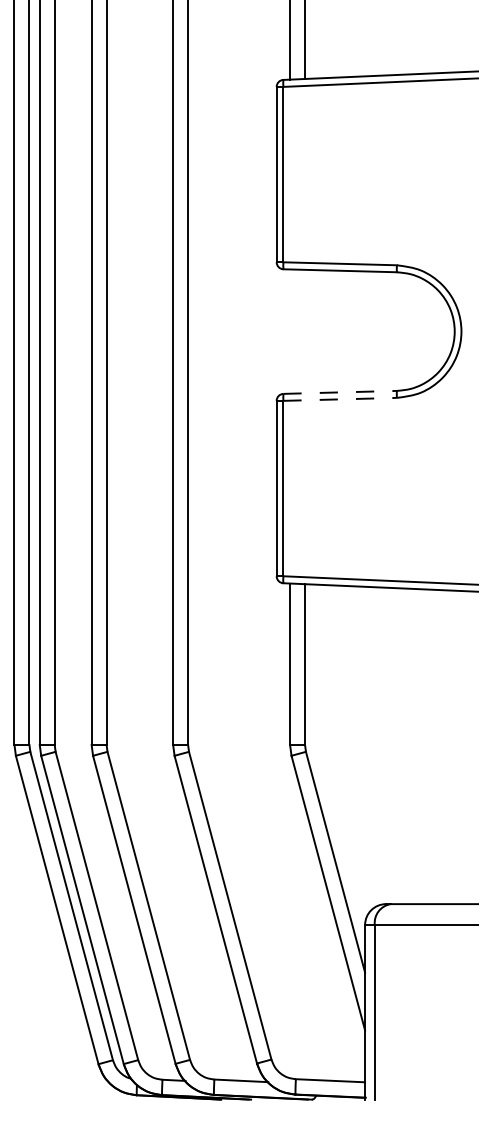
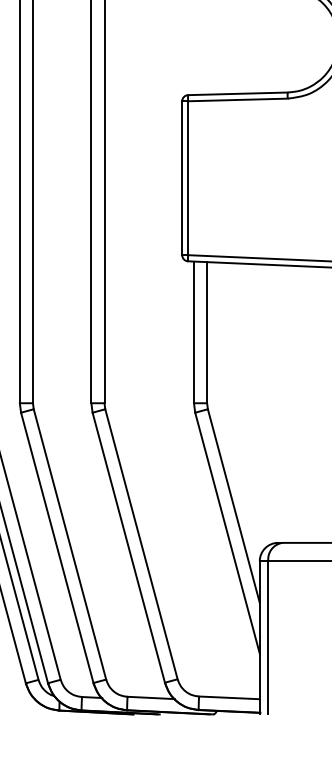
line: (340, 392) -> (238, 93), dashed -> solid
line: (340, 399) -> (238, 100), dashed -> solid

